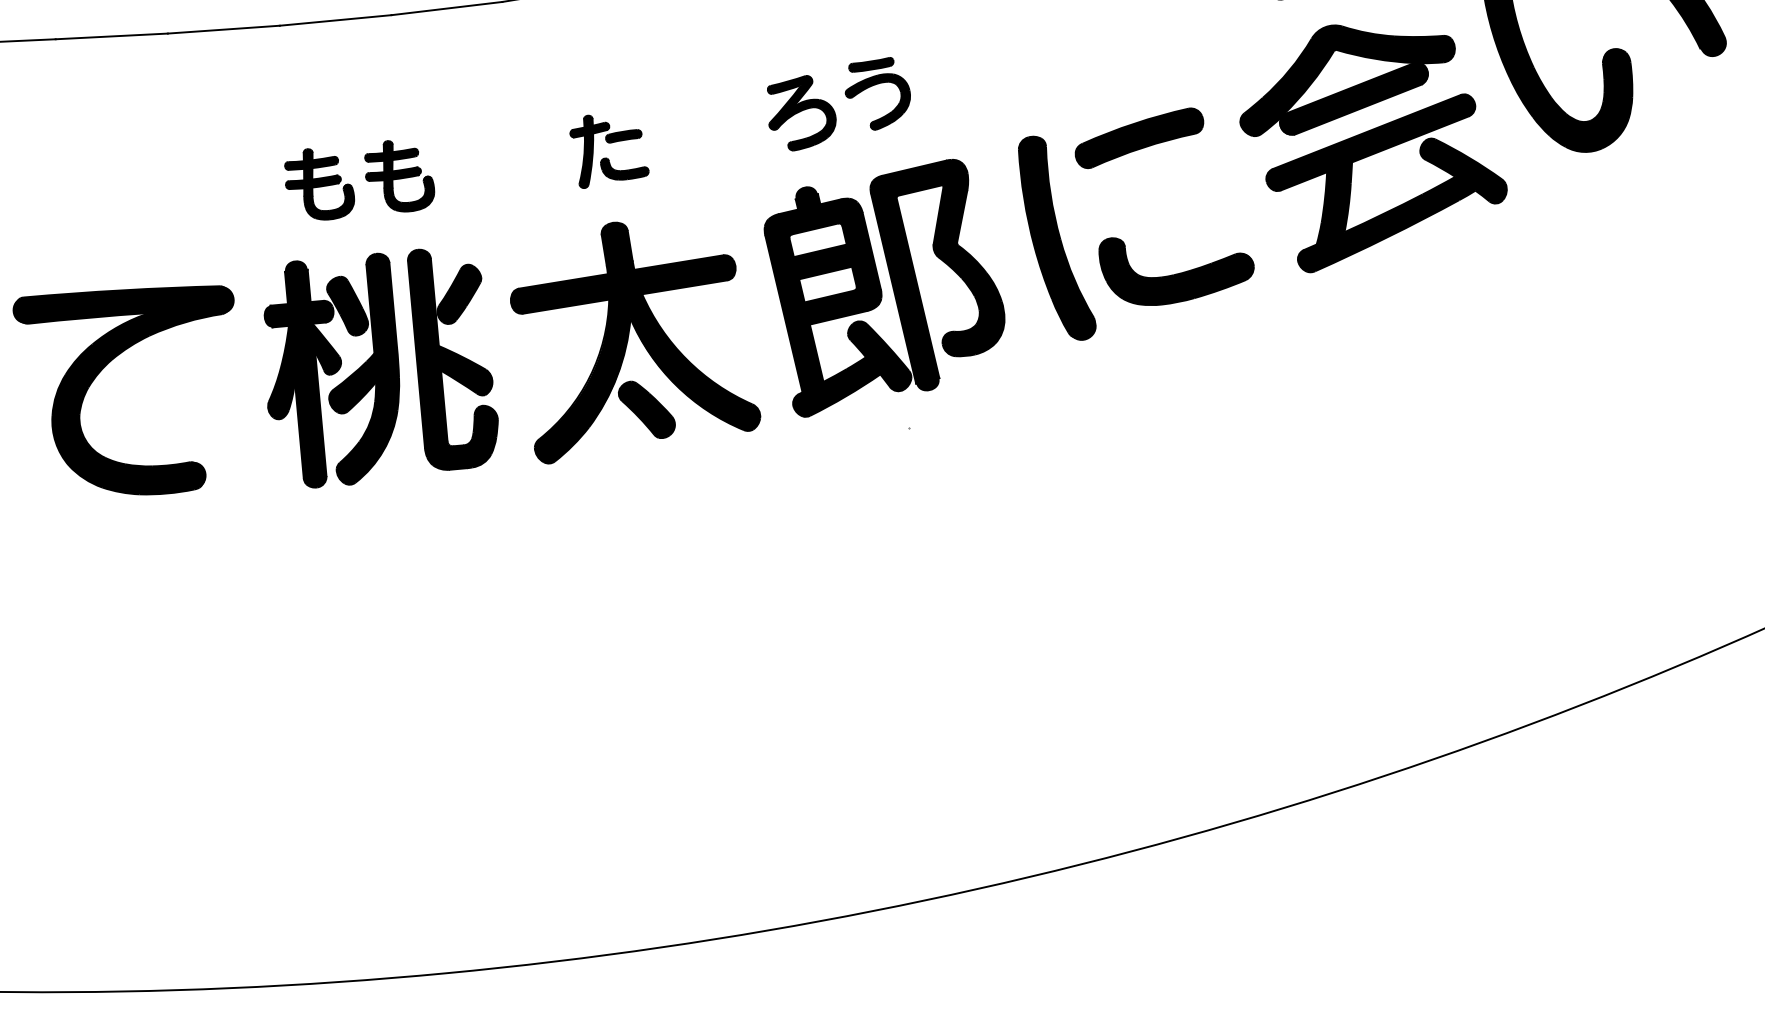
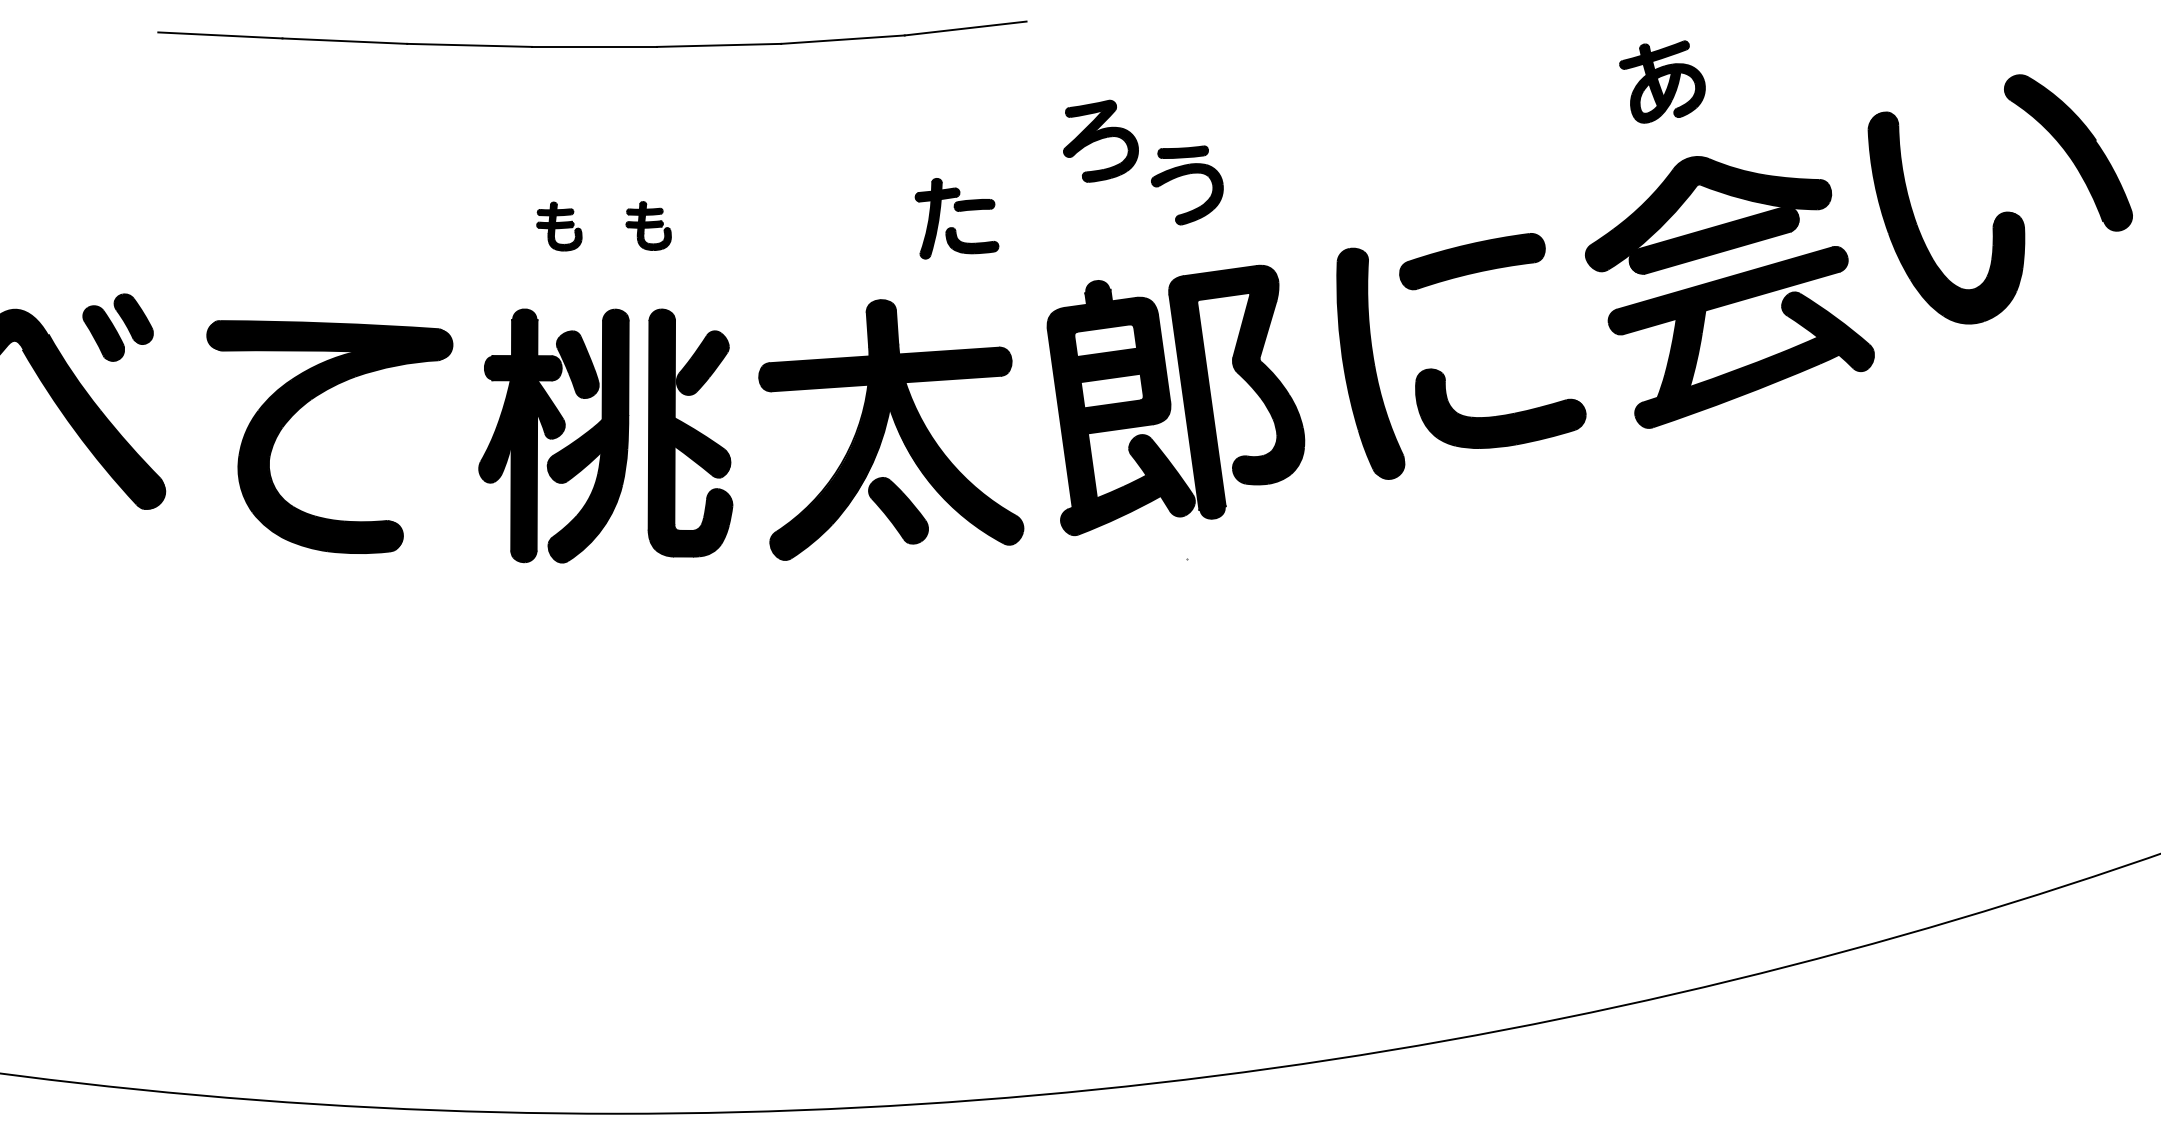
part: (801, 112) -> (1100, 140), moved
part: (608, 143) -> (956, 211), moved
part: (399, 175) -> (648, 225), size x0.6
part: (319, 184) -> (559, 226), size x0.6

